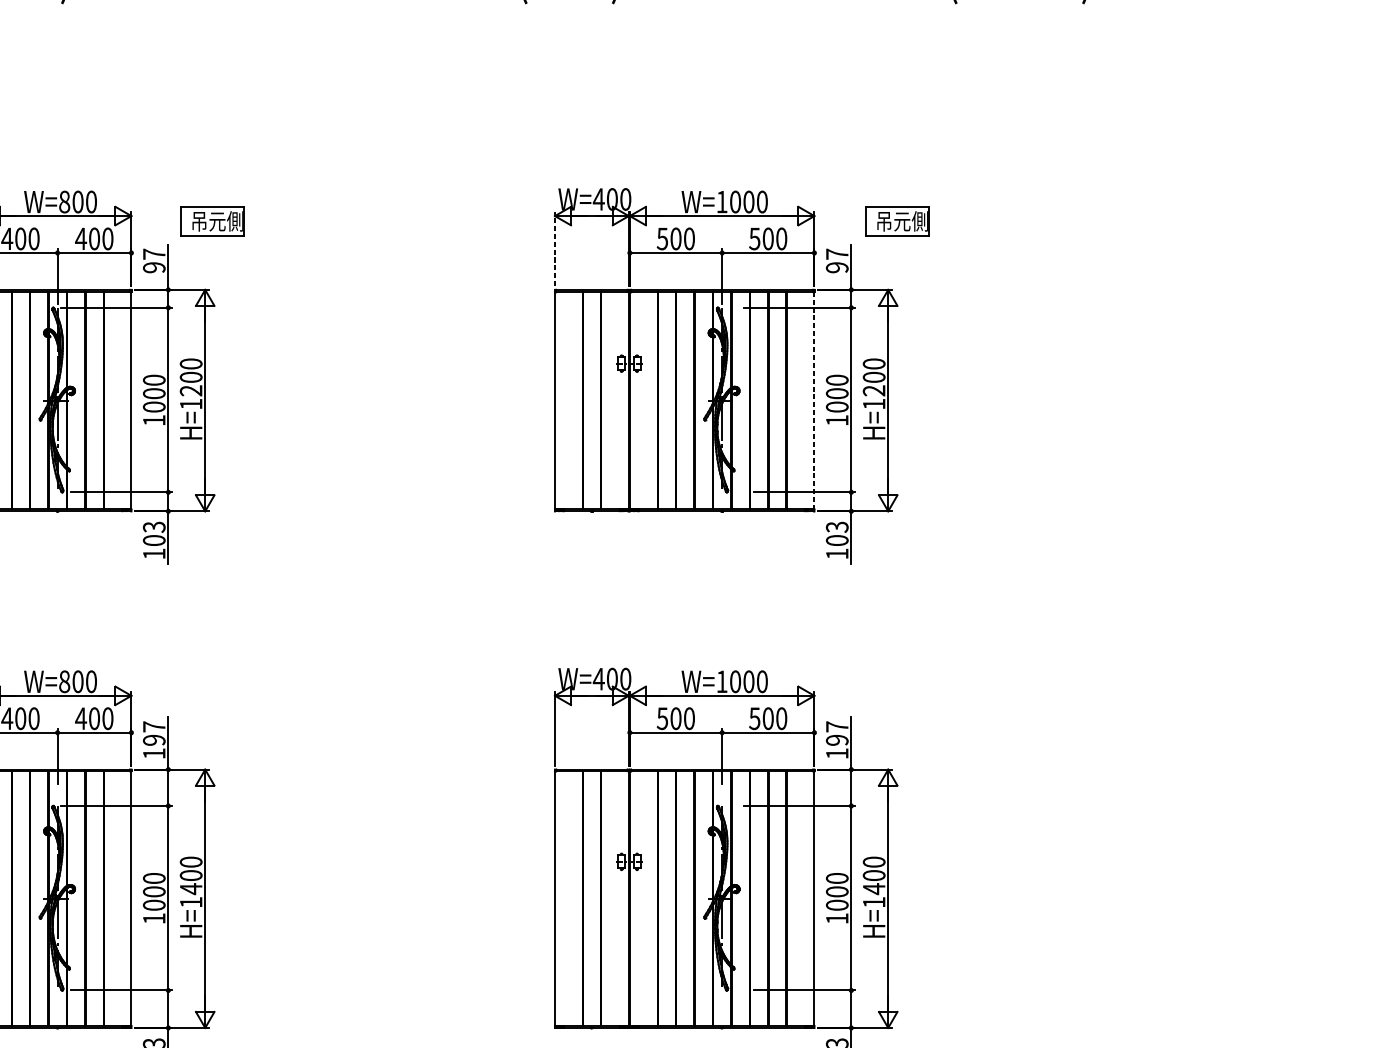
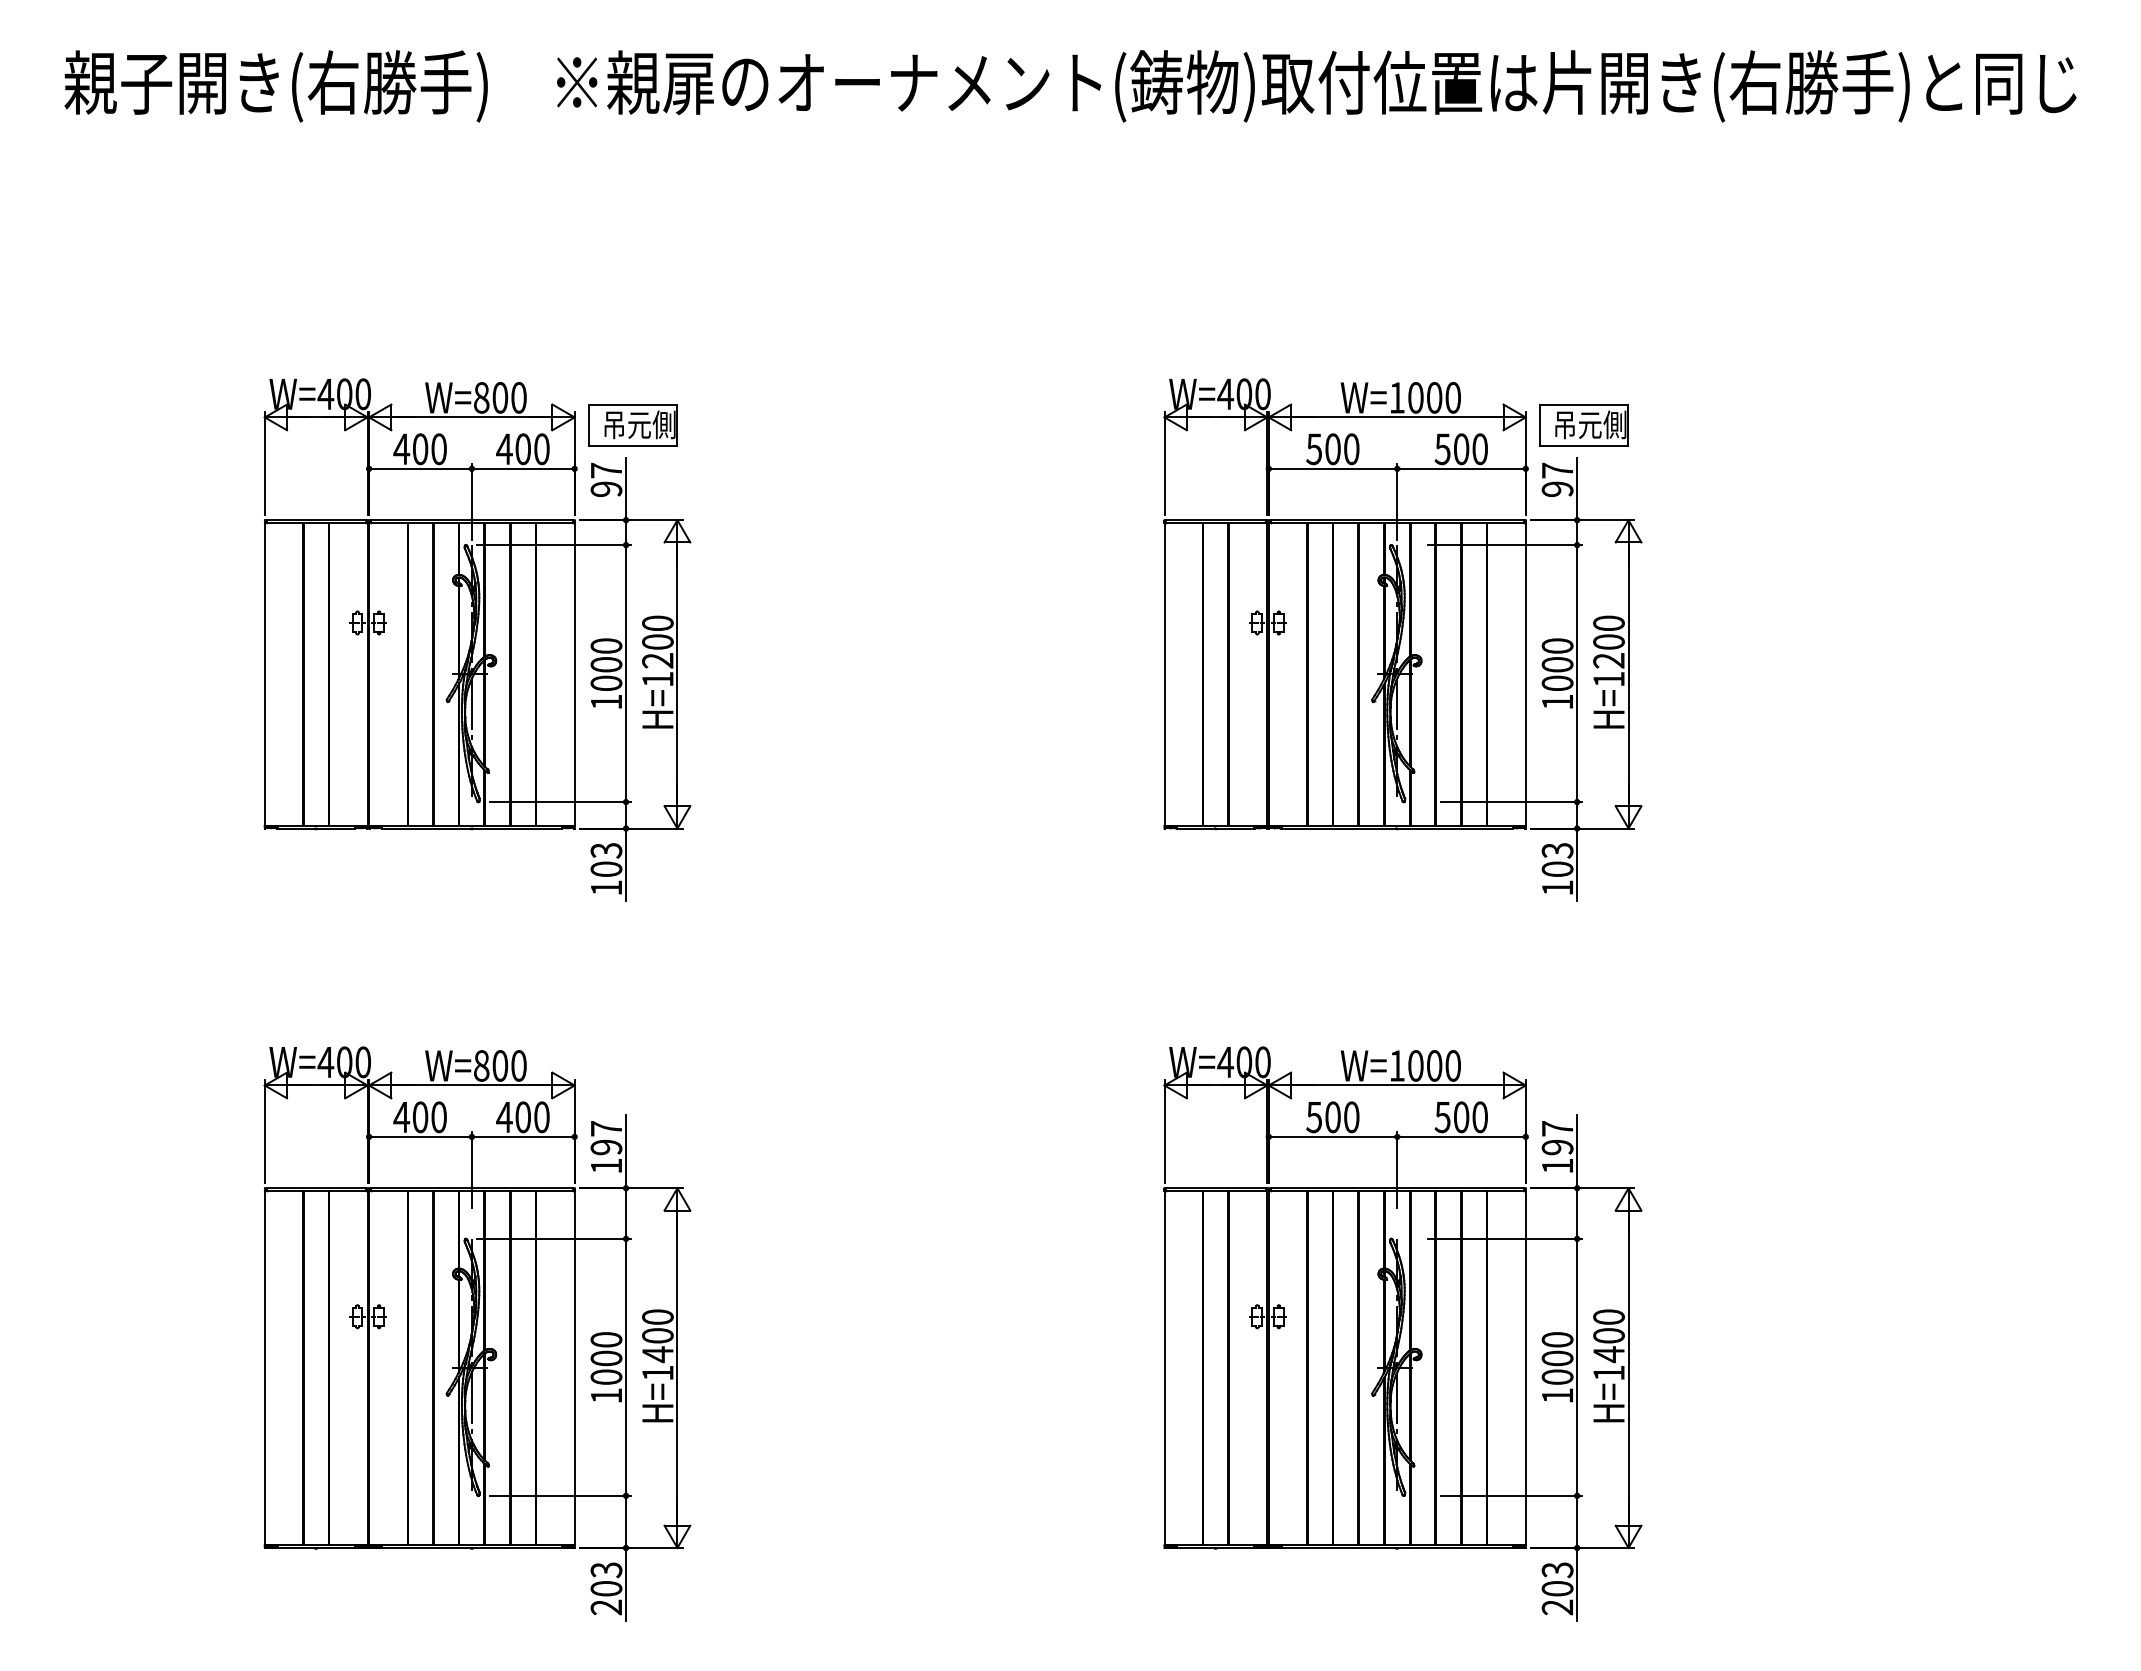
part: (212, 221) -> (632, 425), moved
part: (897, 221) -> (1583, 425), moved
line: (554, 249) -> (1164, 463), dashed -> solid
line: (814, 400) -> (1525, 674), dashed -> solid

